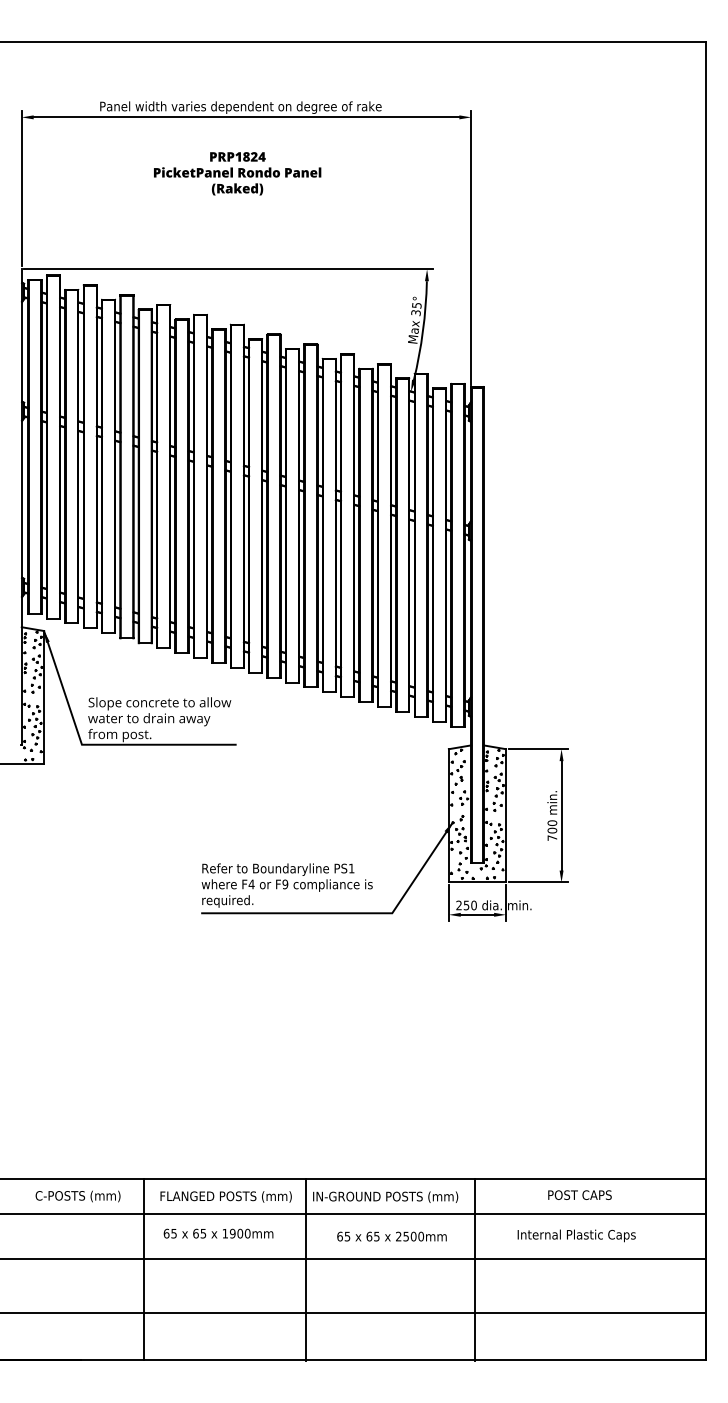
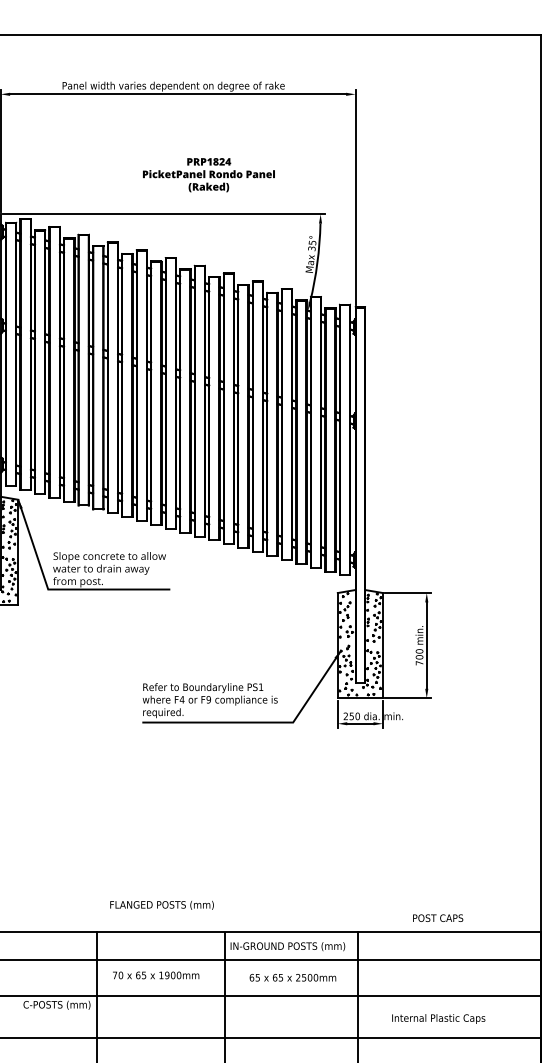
text: (237, 173) -> (208, 174), moved
text: (579, 1194) -> (437, 917), moved
text: (77, 1196) -> (56, 1005), moved
text: (225, 1196) -> (161, 905), moved
text: (169, 1233) -> (117, 975), 65 -> 70
text: (576, 1235) -> (438, 1018), moved

